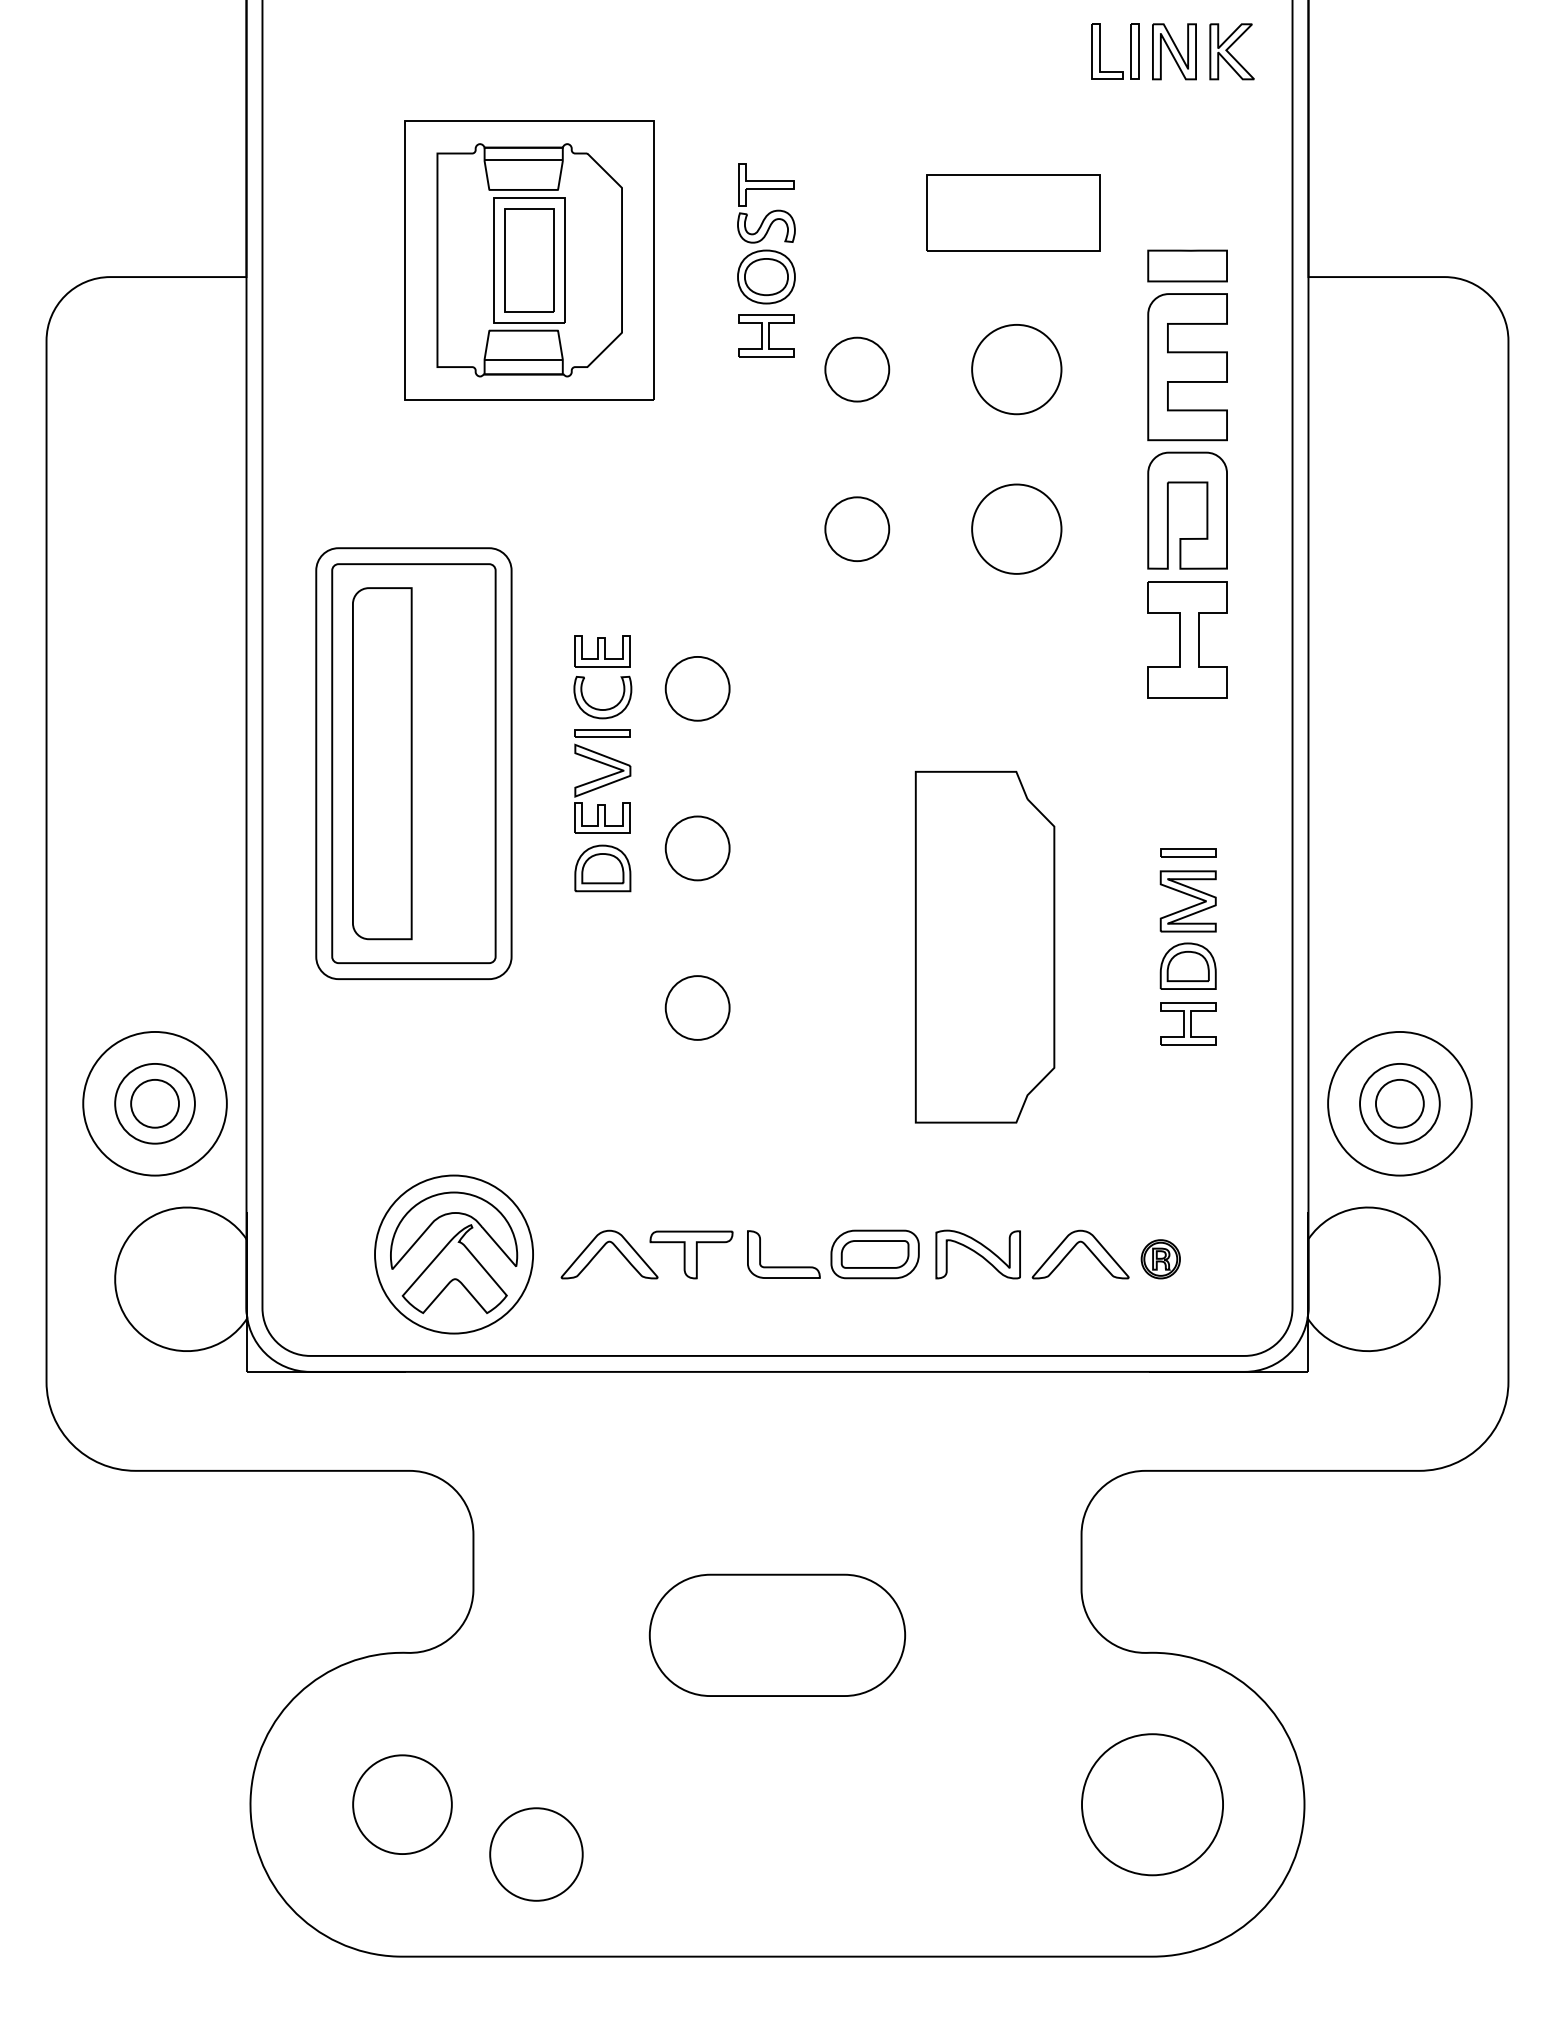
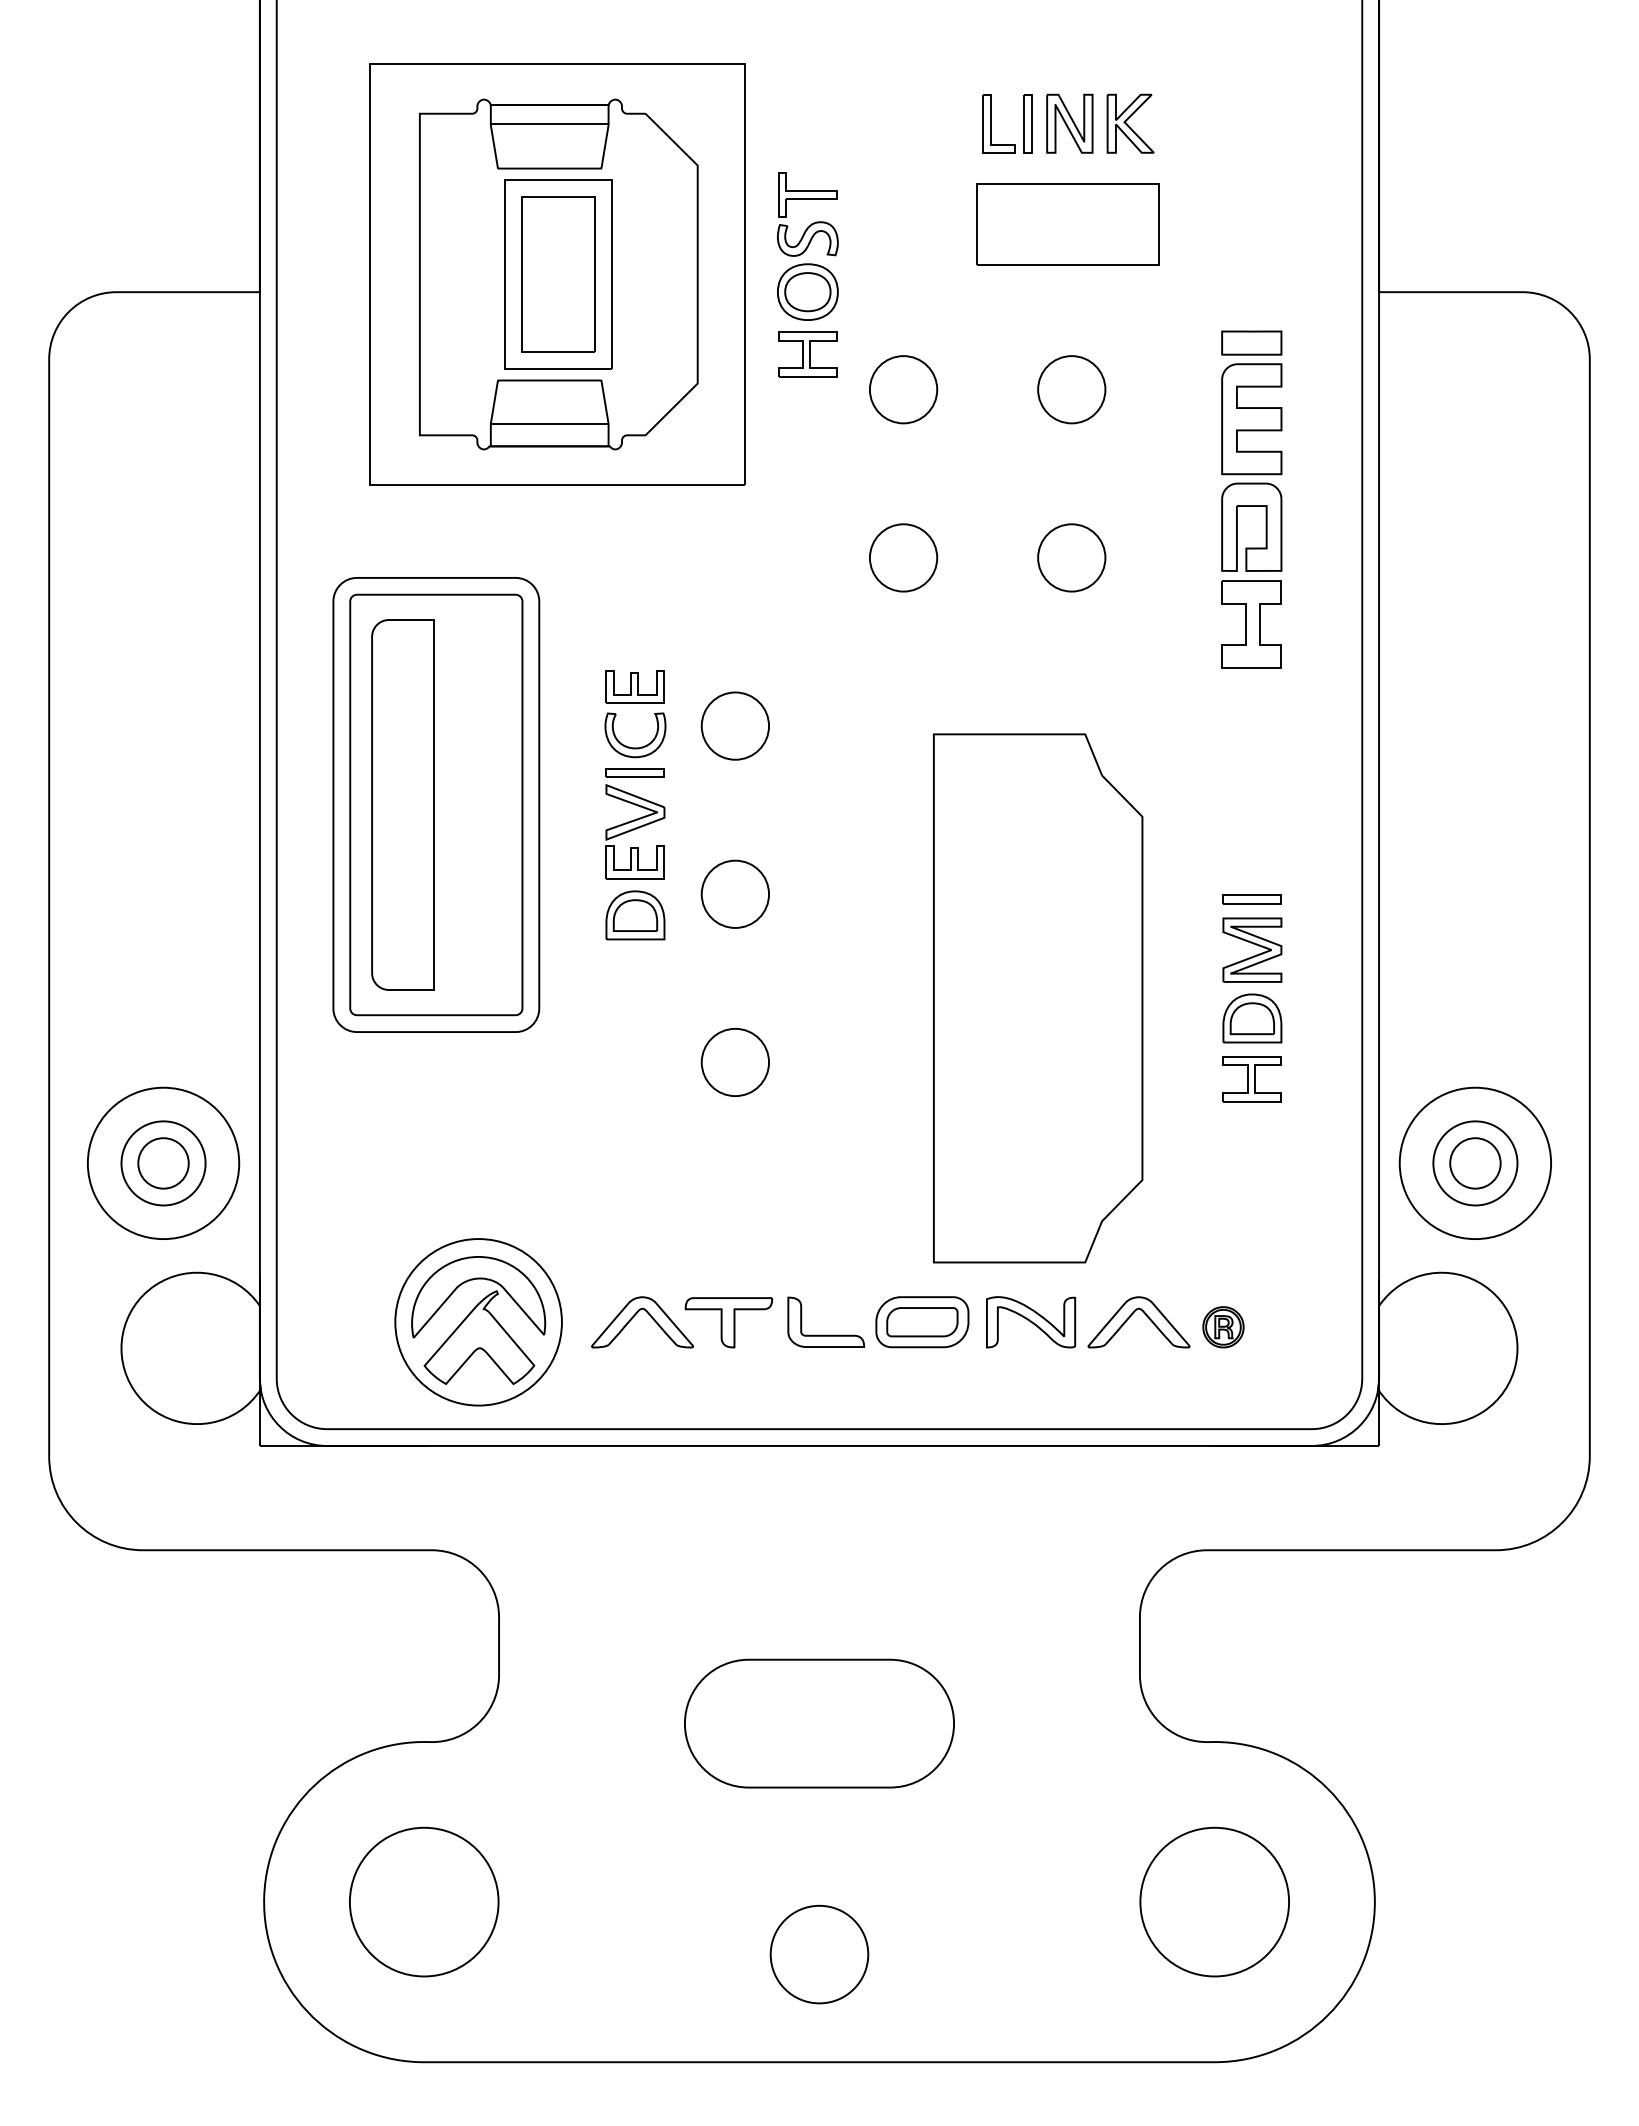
part: (1173, 51) -> (1068, 123), moved
part: (528, 260) -> (557, 274), size x1.43
part: (1016, 369) -> (1071, 389), size x0.71
part: (1187, 473) -> (1251, 499), size x0.71
part: (1016, 528) -> (1071, 557), size x0.71
part: (985, 947) -> (1038, 998), size x1.43
part: (402, 1804) -> (424, 1901), size x1.43
part: (536, 1854) -> (819, 1954), moved

